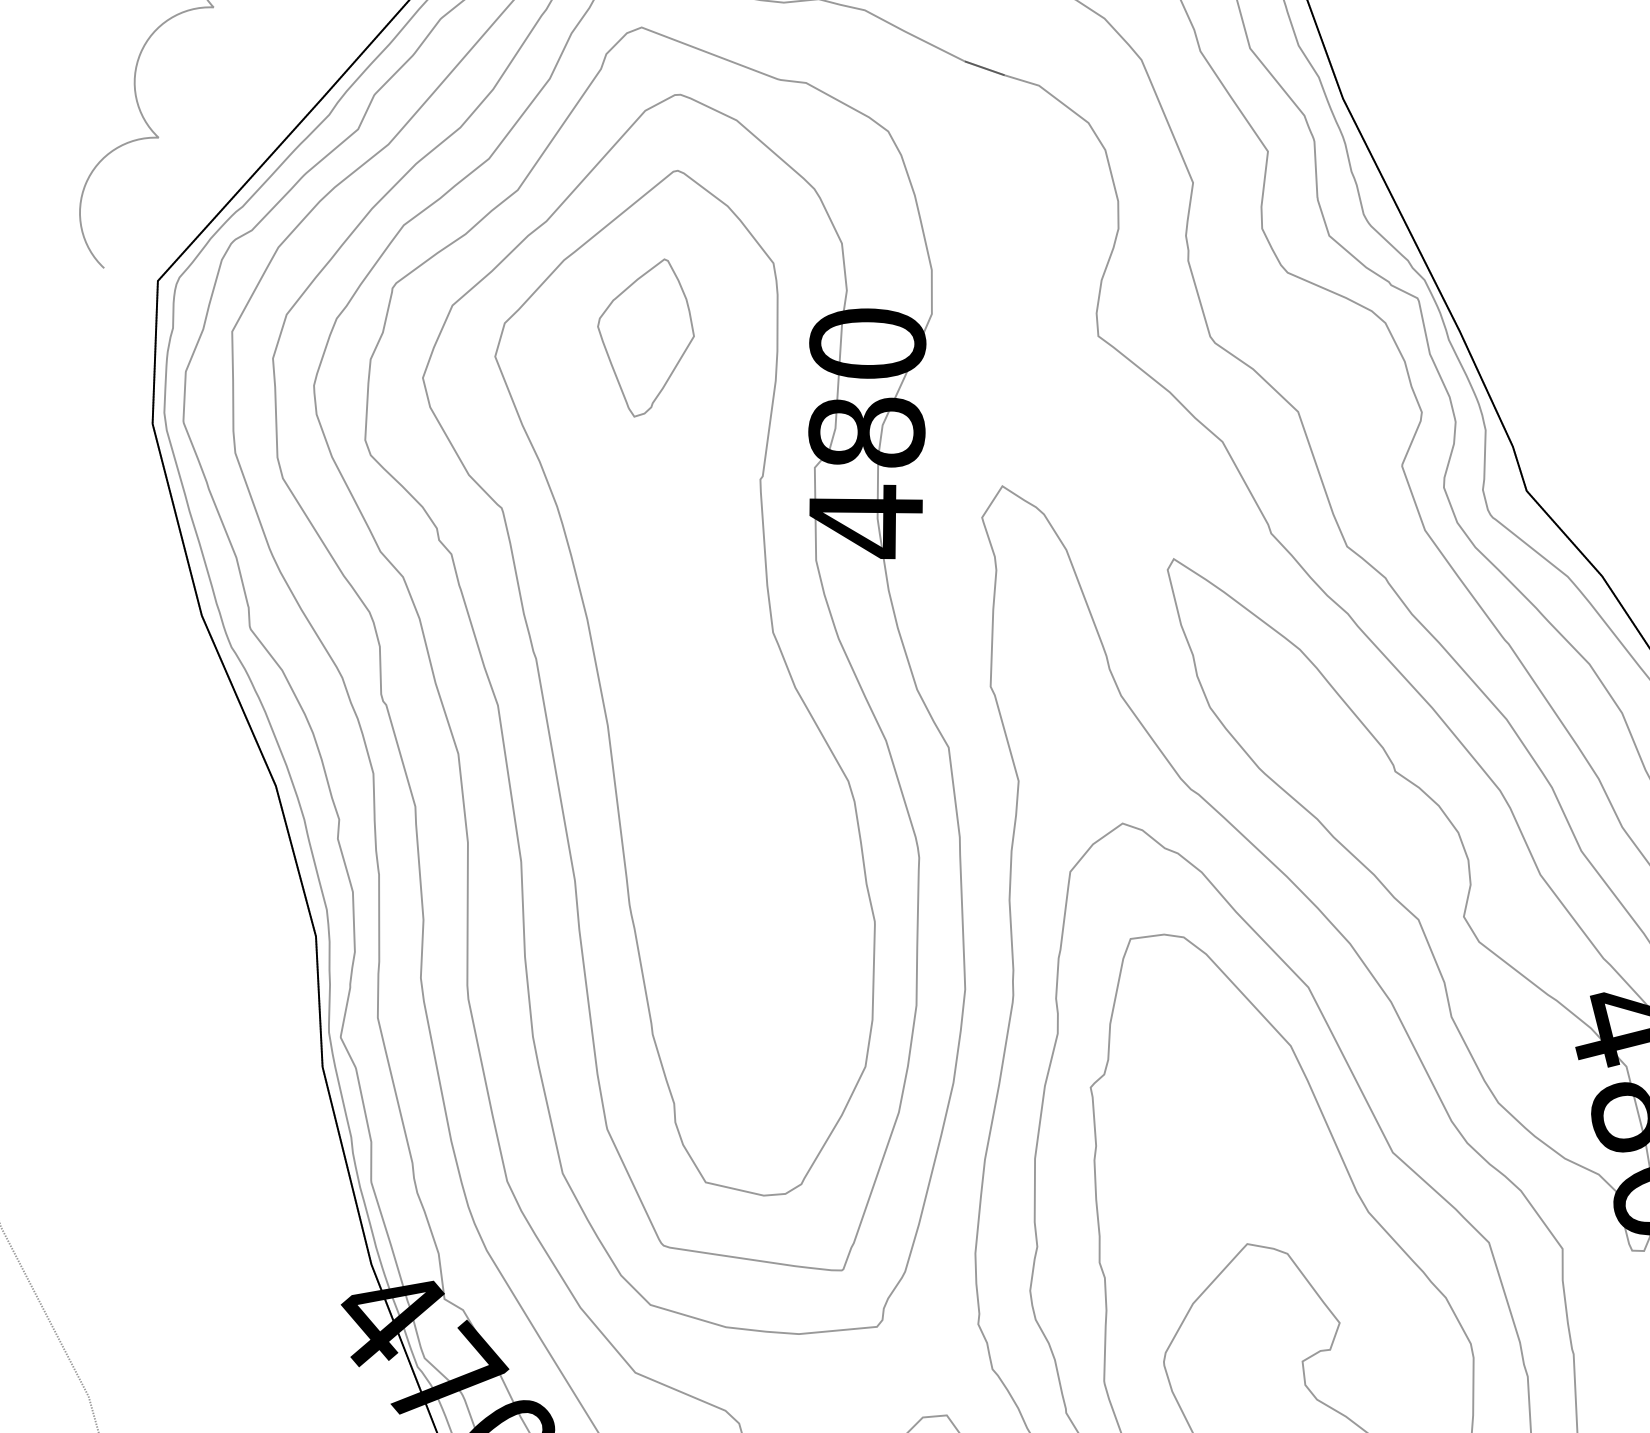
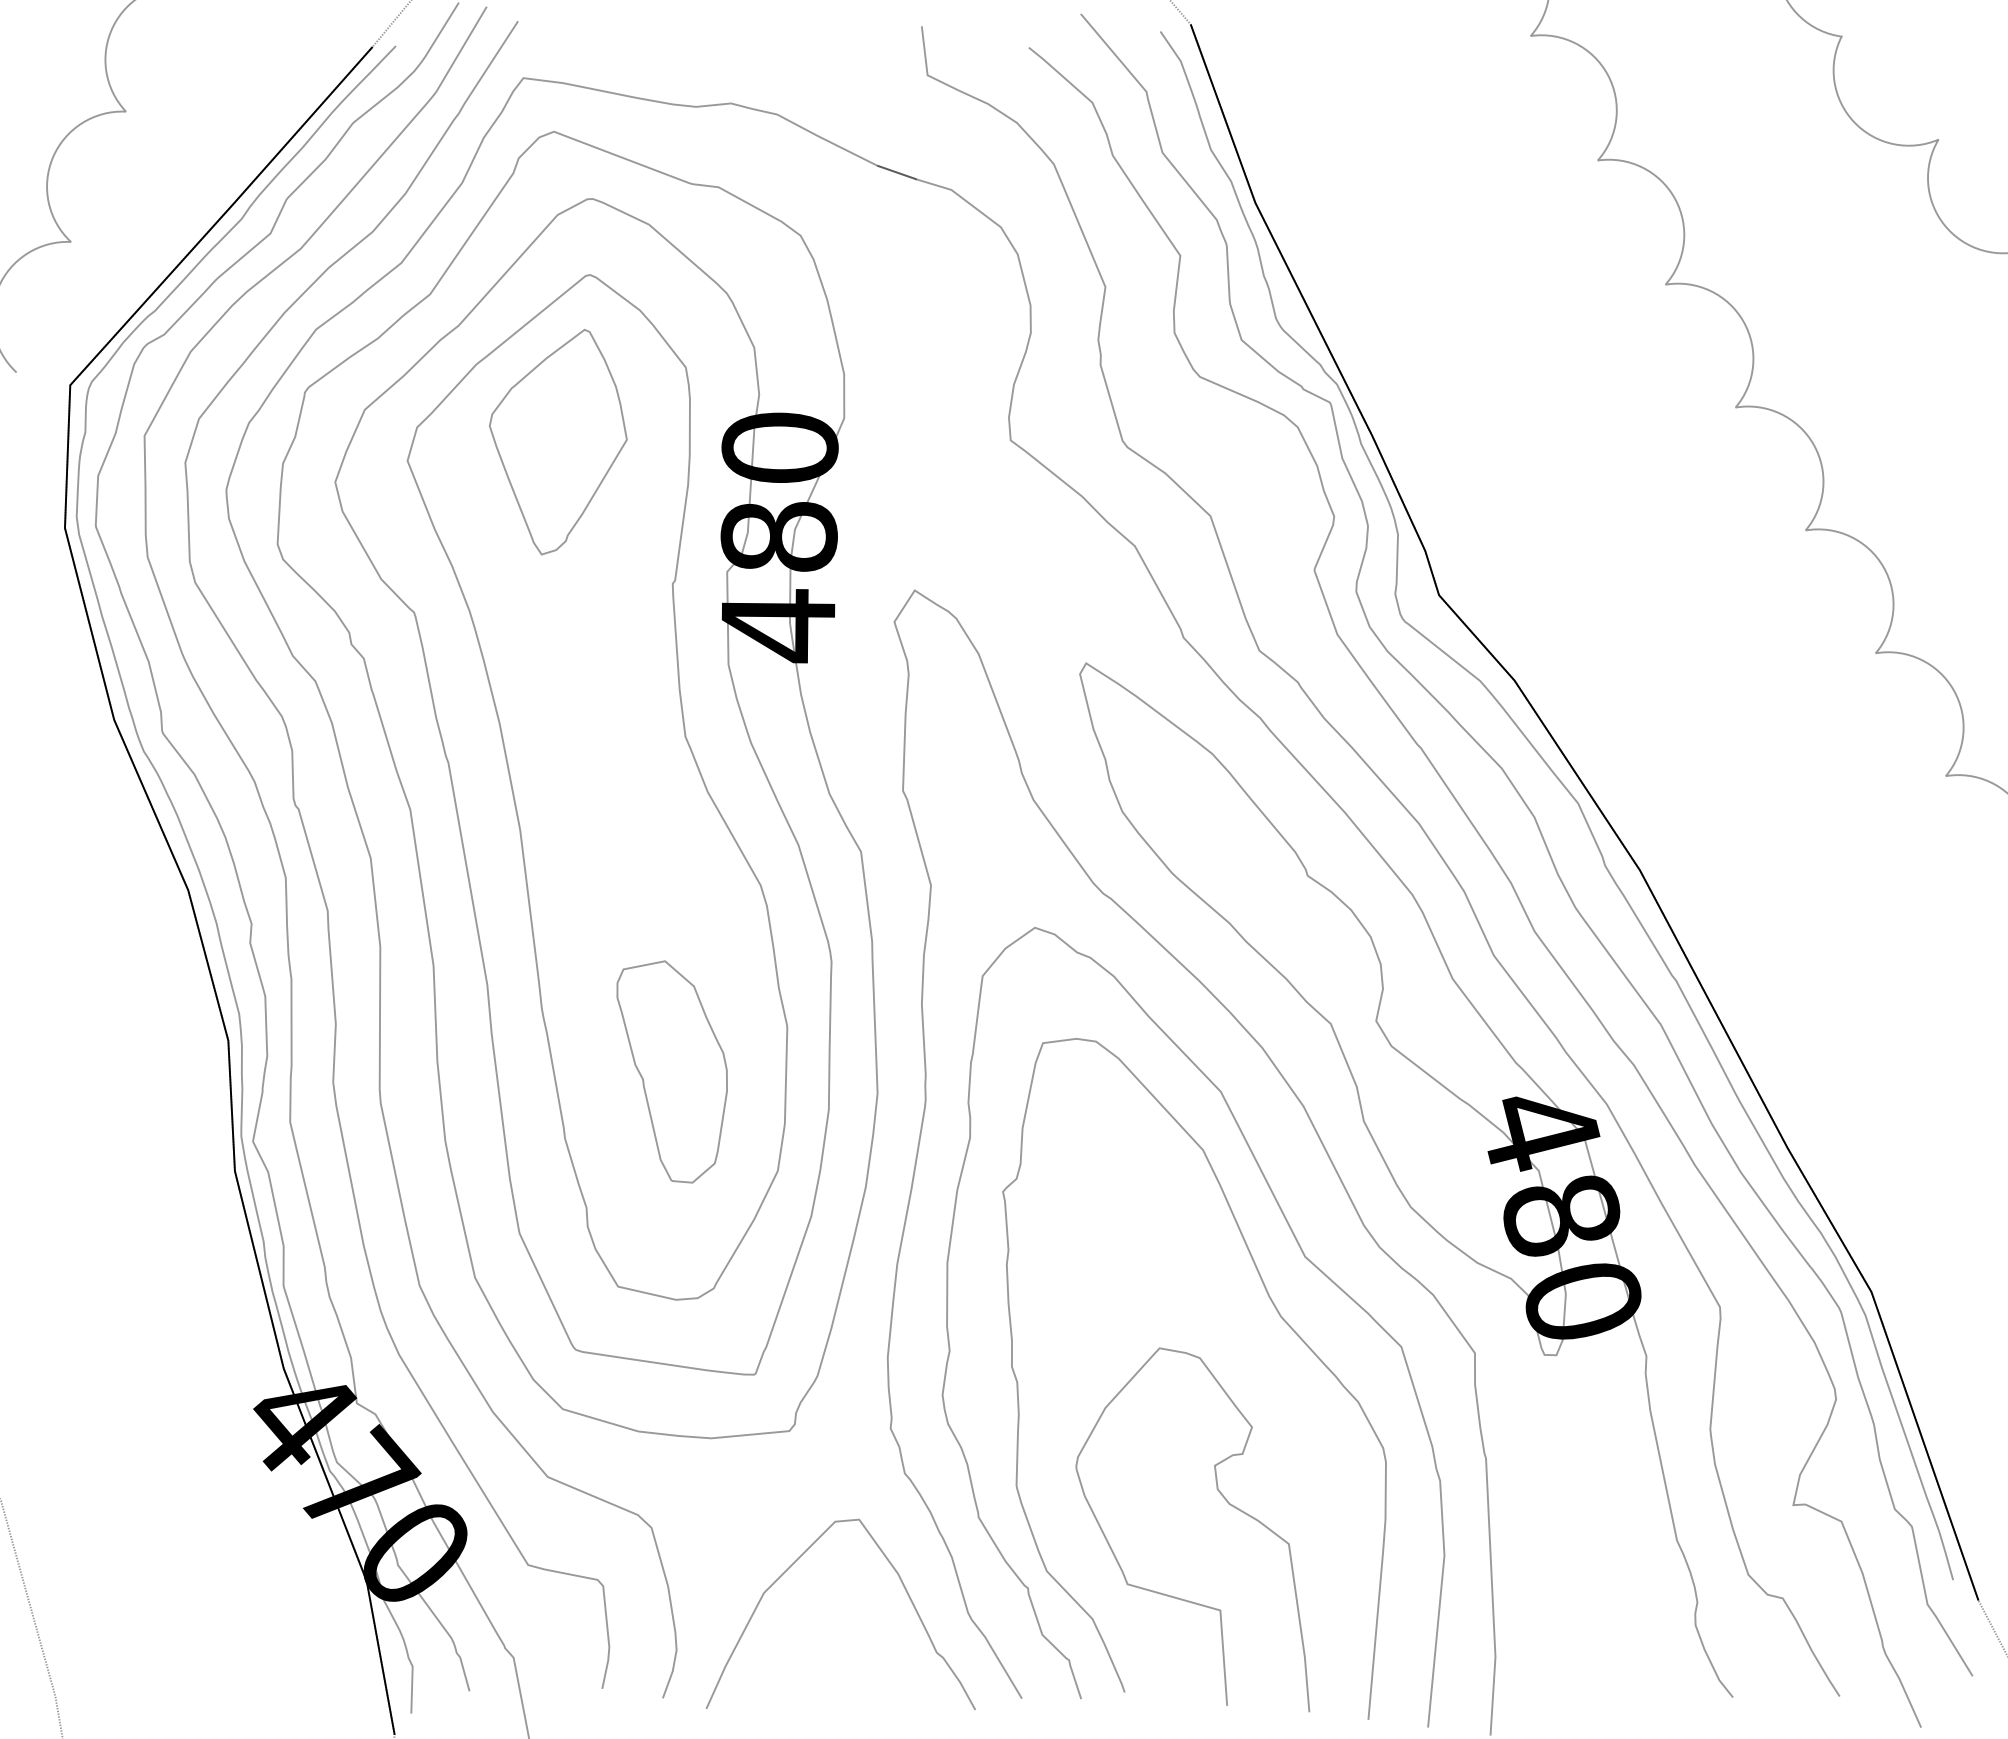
part: (646, 338) -> (558, 442), size x1.43
part: (759, 967) -> (671, 1071), added

